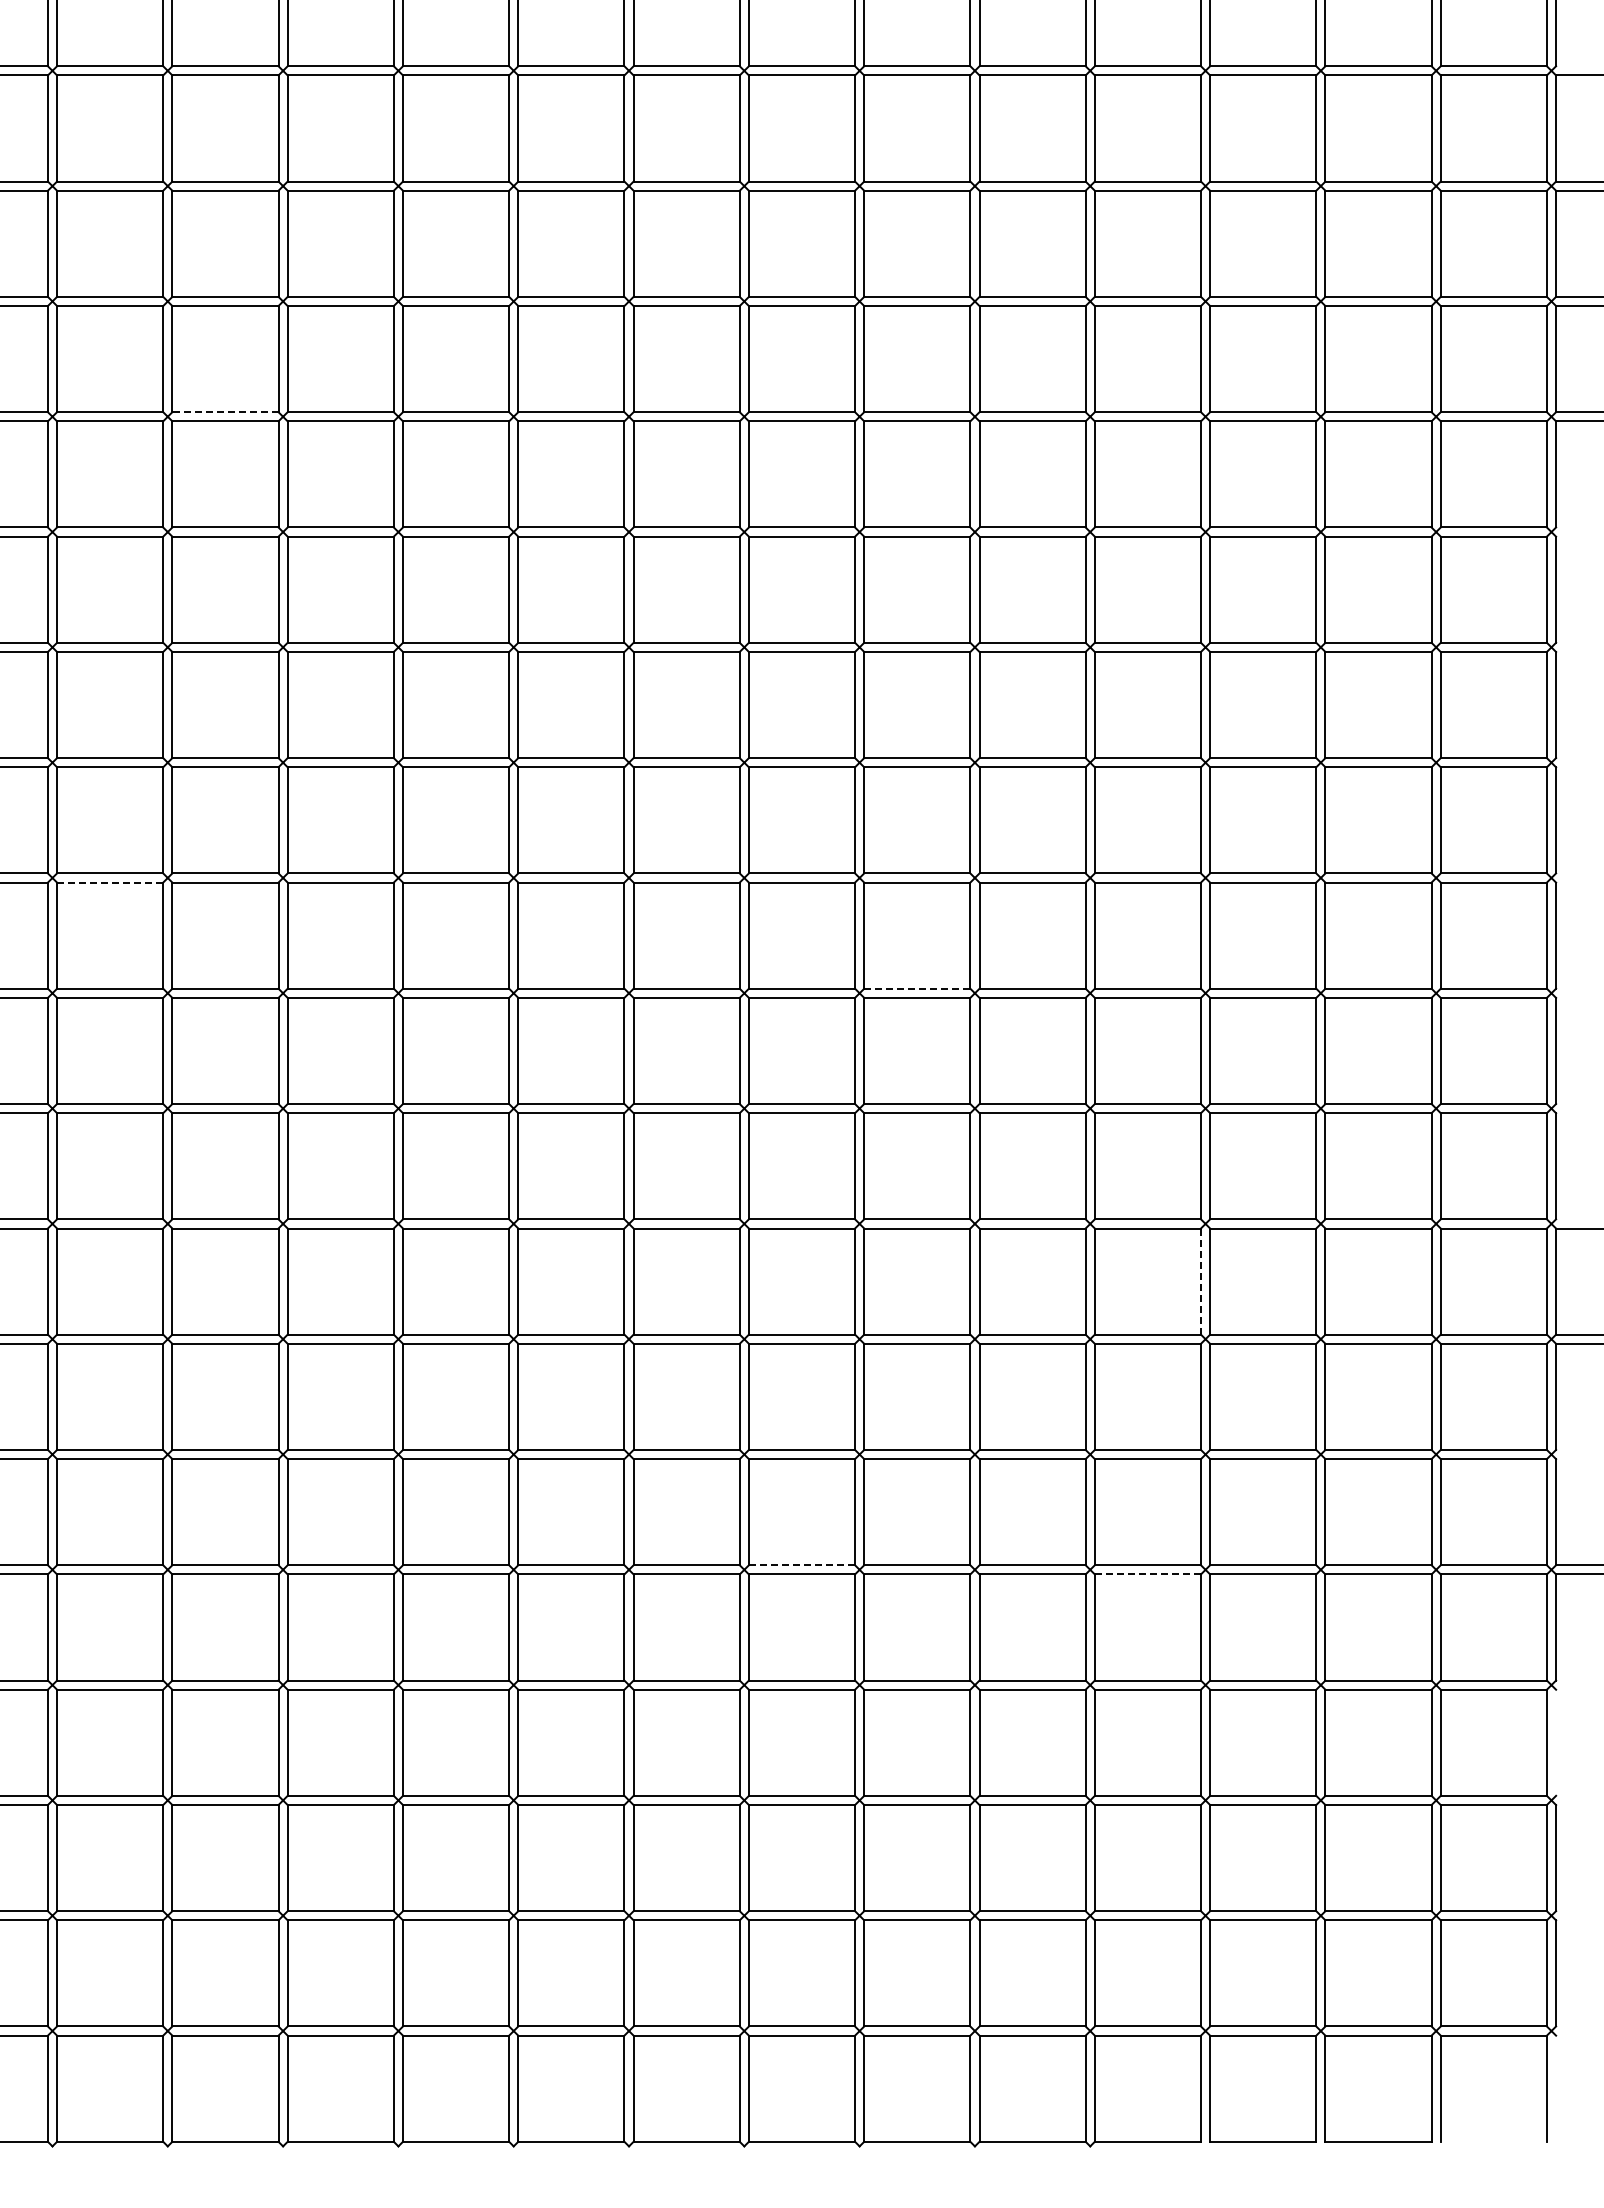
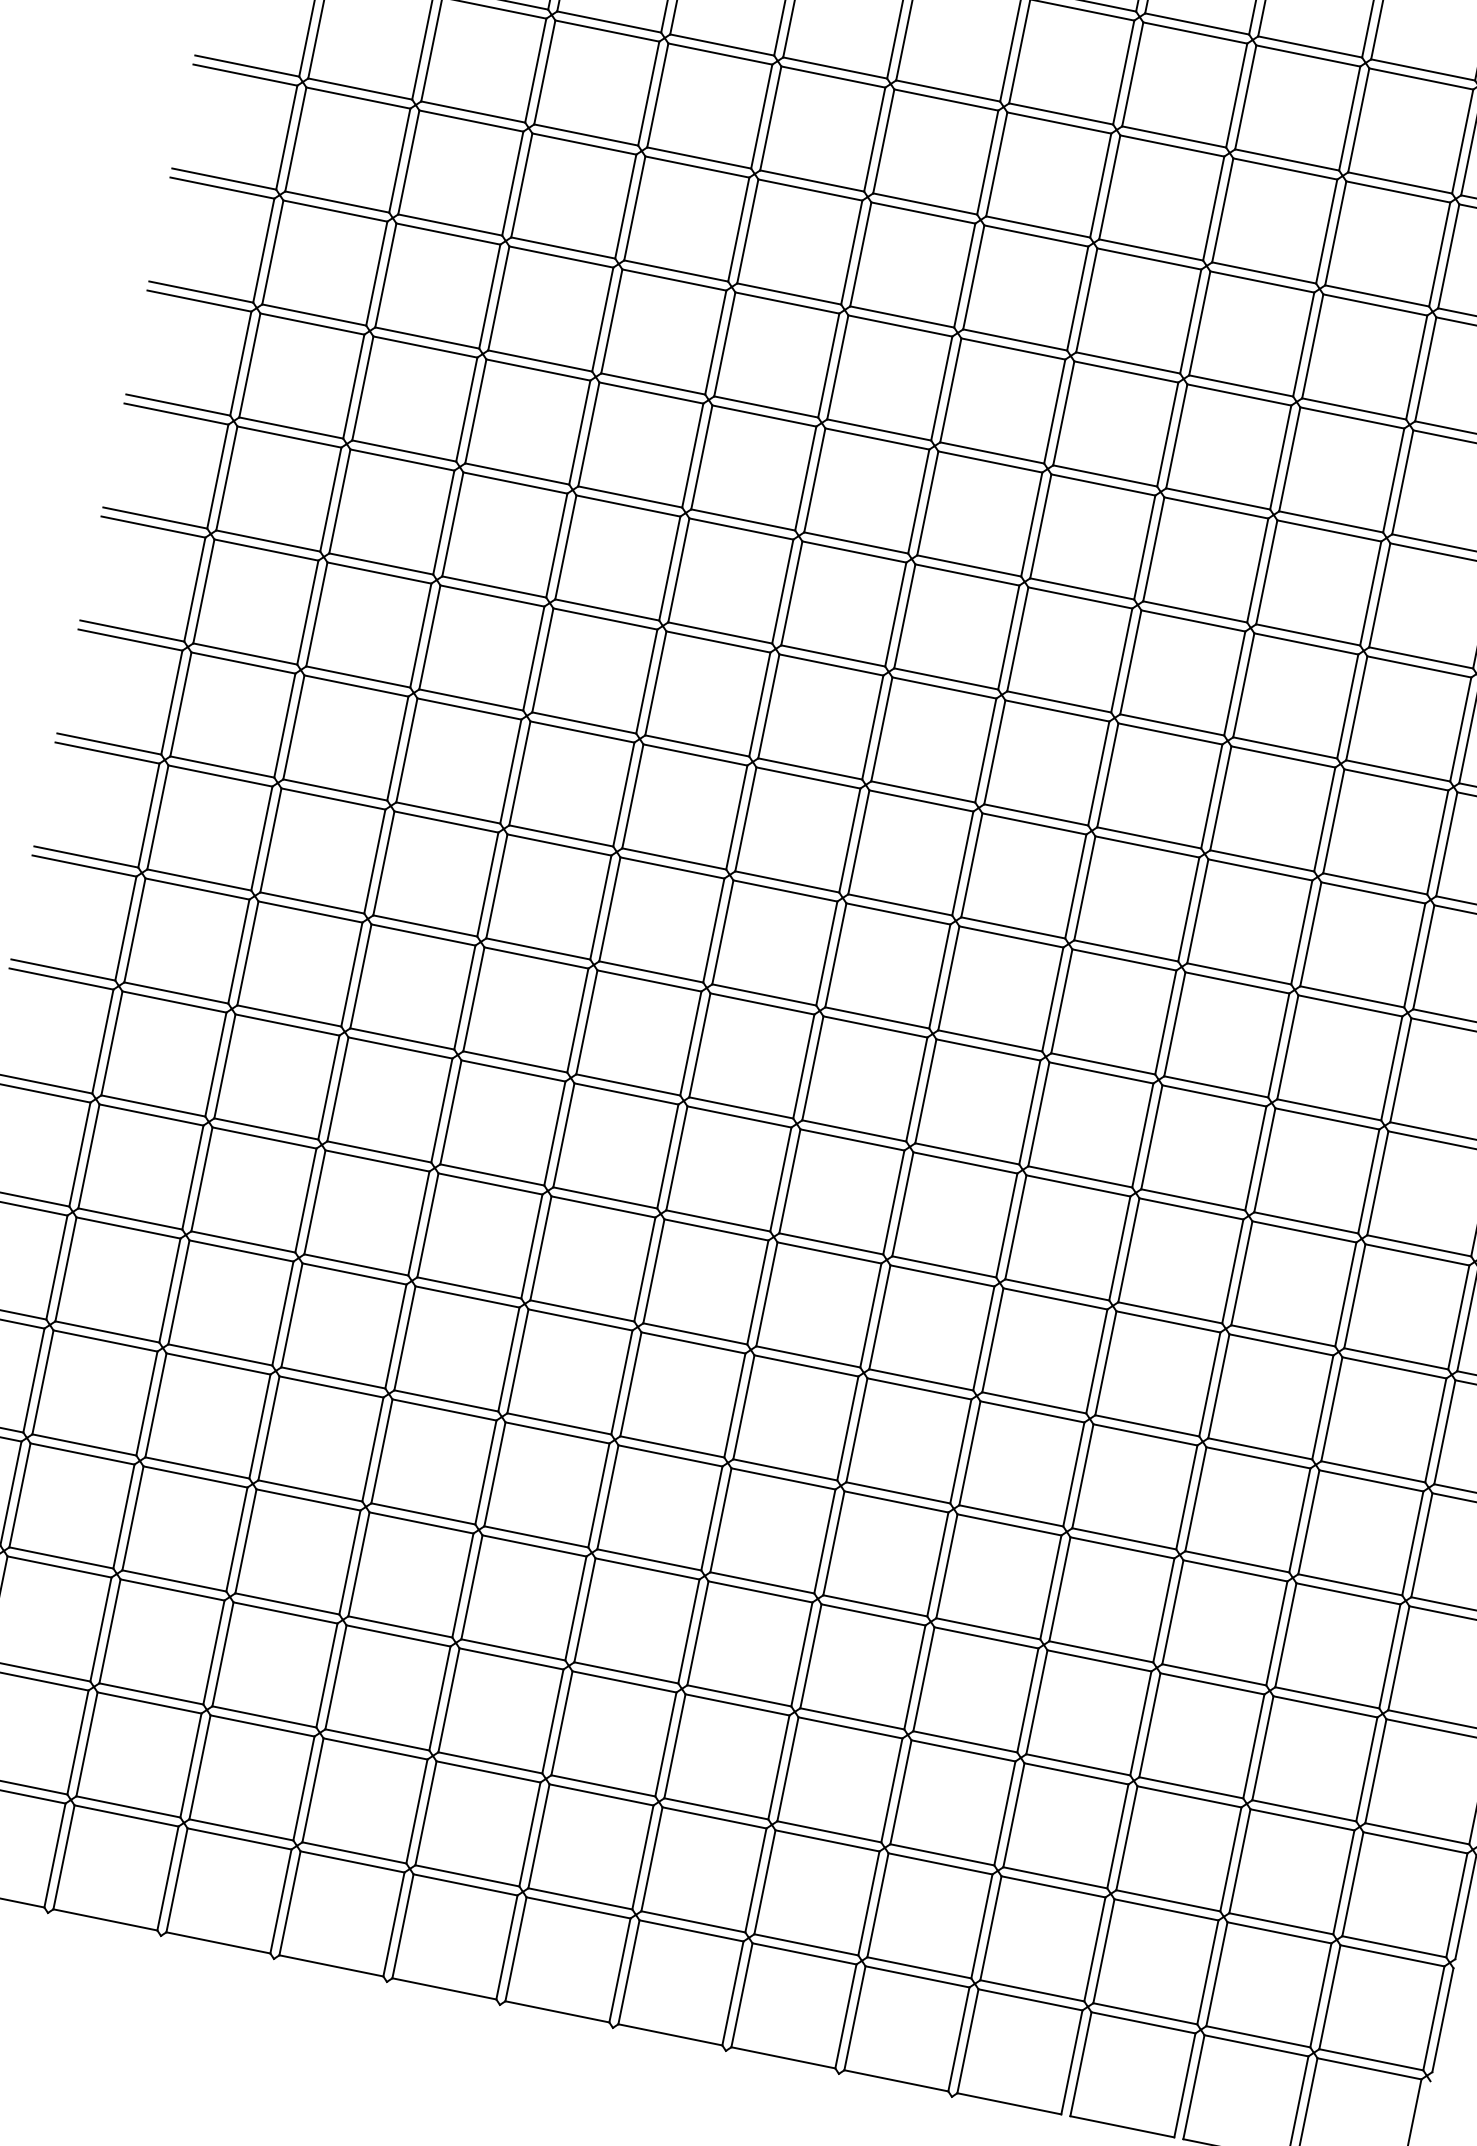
line: (224, 412) -> (449, 225), dashed -> solid
line: (109, 882) -> (242, 662), dashed -> solid
line: (916, 988) -> (1012, 927), dashed -> solid
line: (1200, 1281) -> (1232, 1271), dashed -> solid
line: (801, 1565) -> (784, 1470), dashed -> solid
line: (1147, 1574) -> (1122, 1547), dashed -> solid

